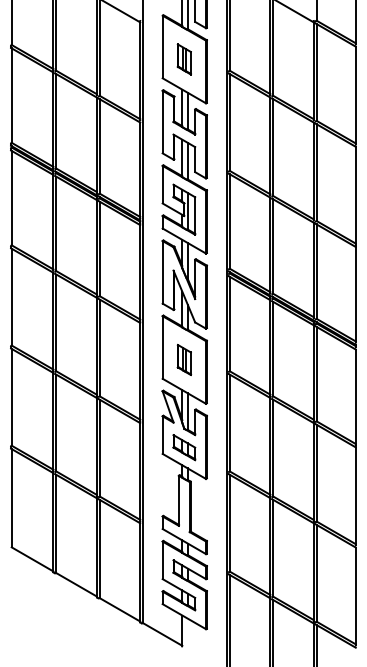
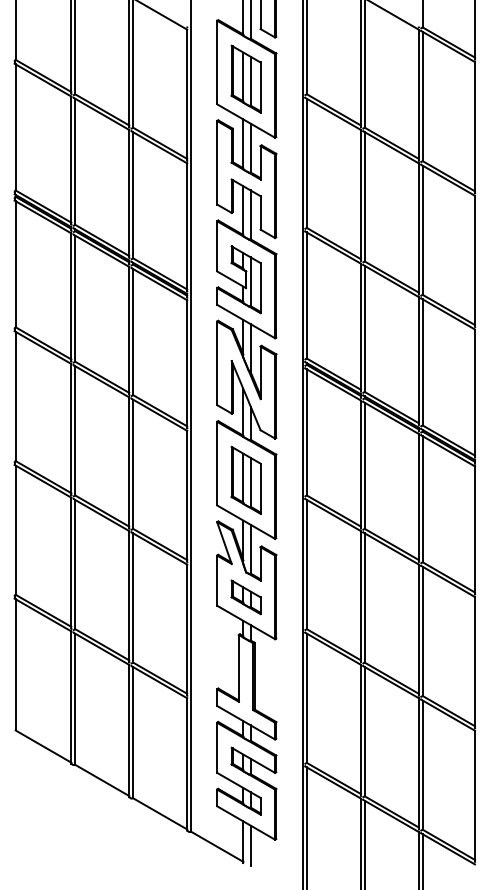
part: (184, 59) -> (246, 79), size x1.67
part: (184, 359) -> (246, 479), size x1.67
line: (187, 633) -> (250, 845), added

